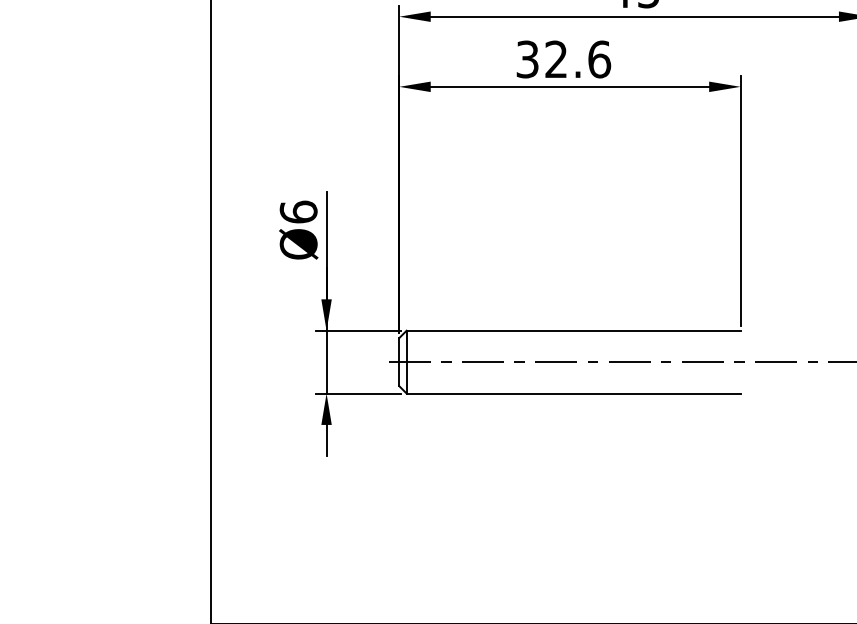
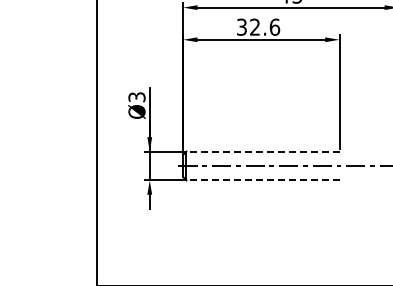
text: (297, 212) -> (136, 97), Ø6 -> Ø3
line: (574, 330) -> (263, 151), solid -> dashed
line: (574, 393) -> (263, 180), solid -> dashed

